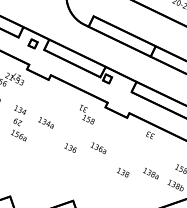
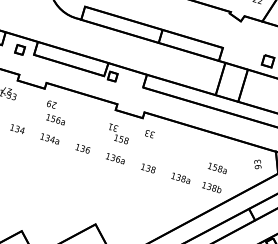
text: (86, 114) -> (118, 133), moved
text: (19, 129) -> (55, 112), moved
text: (149, 135) -> (149, 134), moved
text: (70, 147) -> (82, 148), moved
text: (123, 172) -> (148, 168), moved

